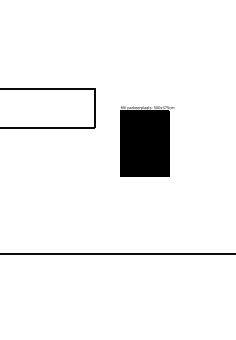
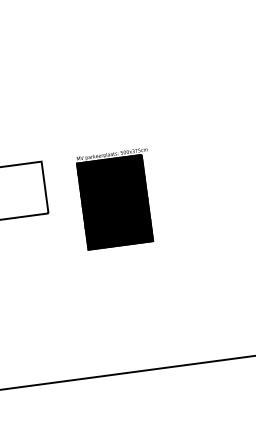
part: (147, 141) -> (118, 199), moved

